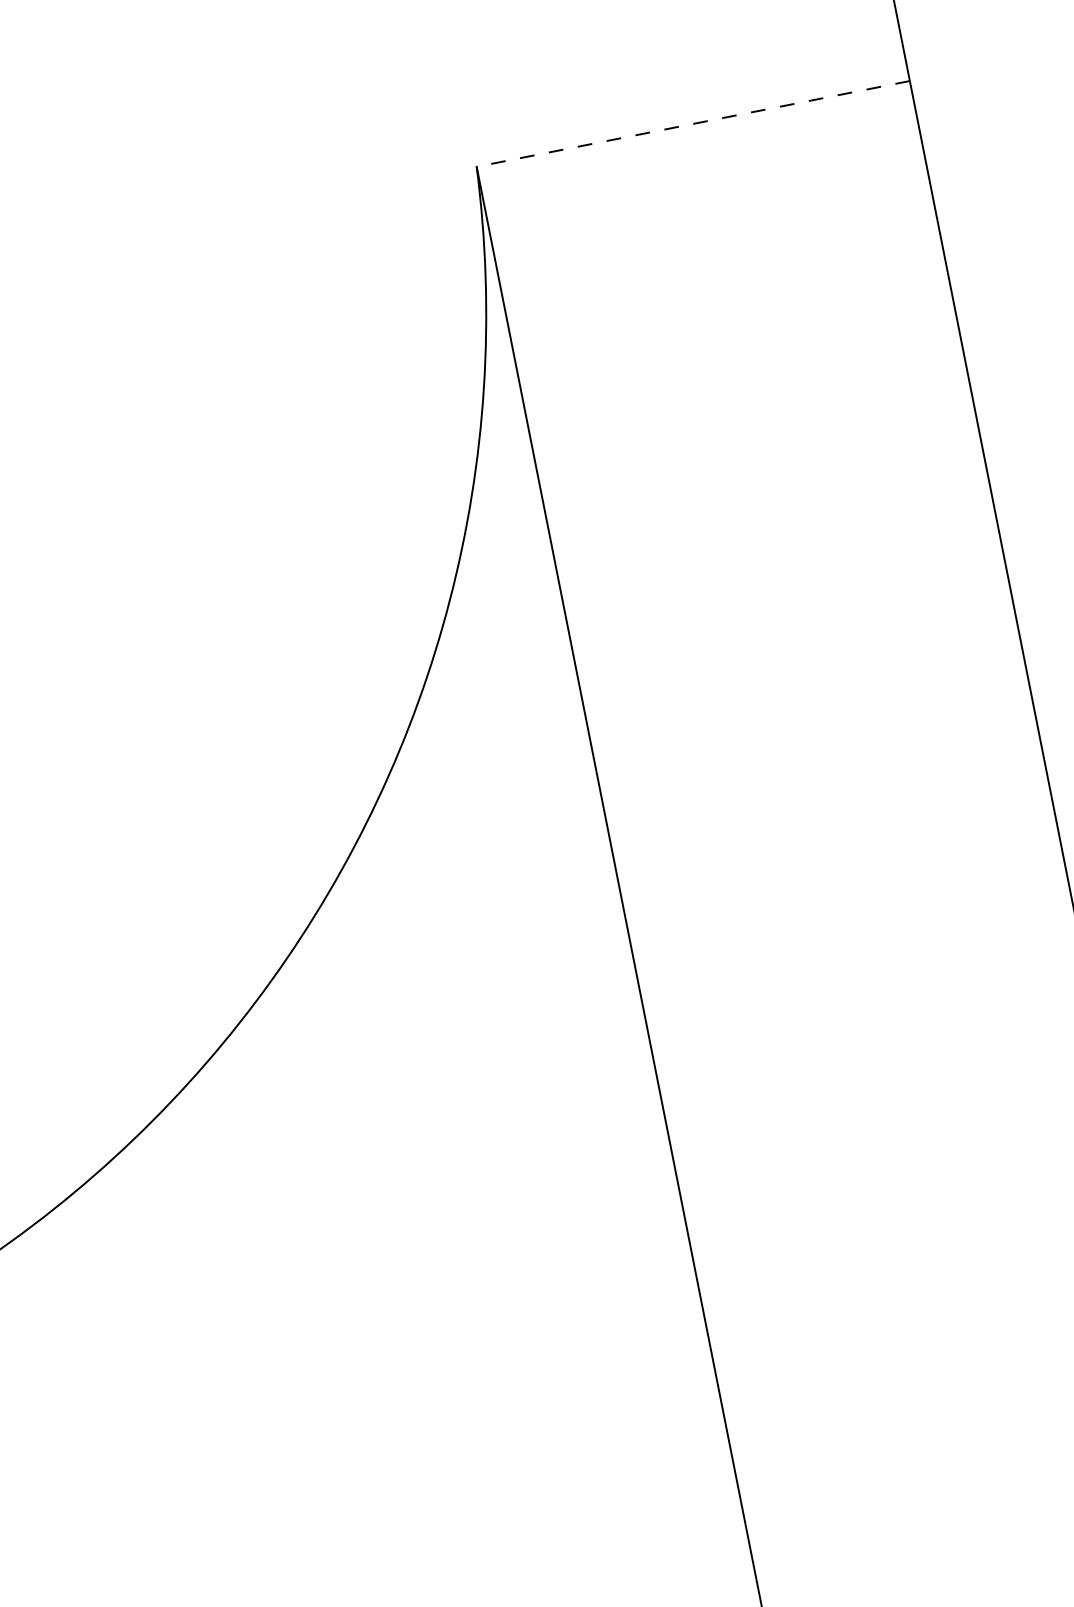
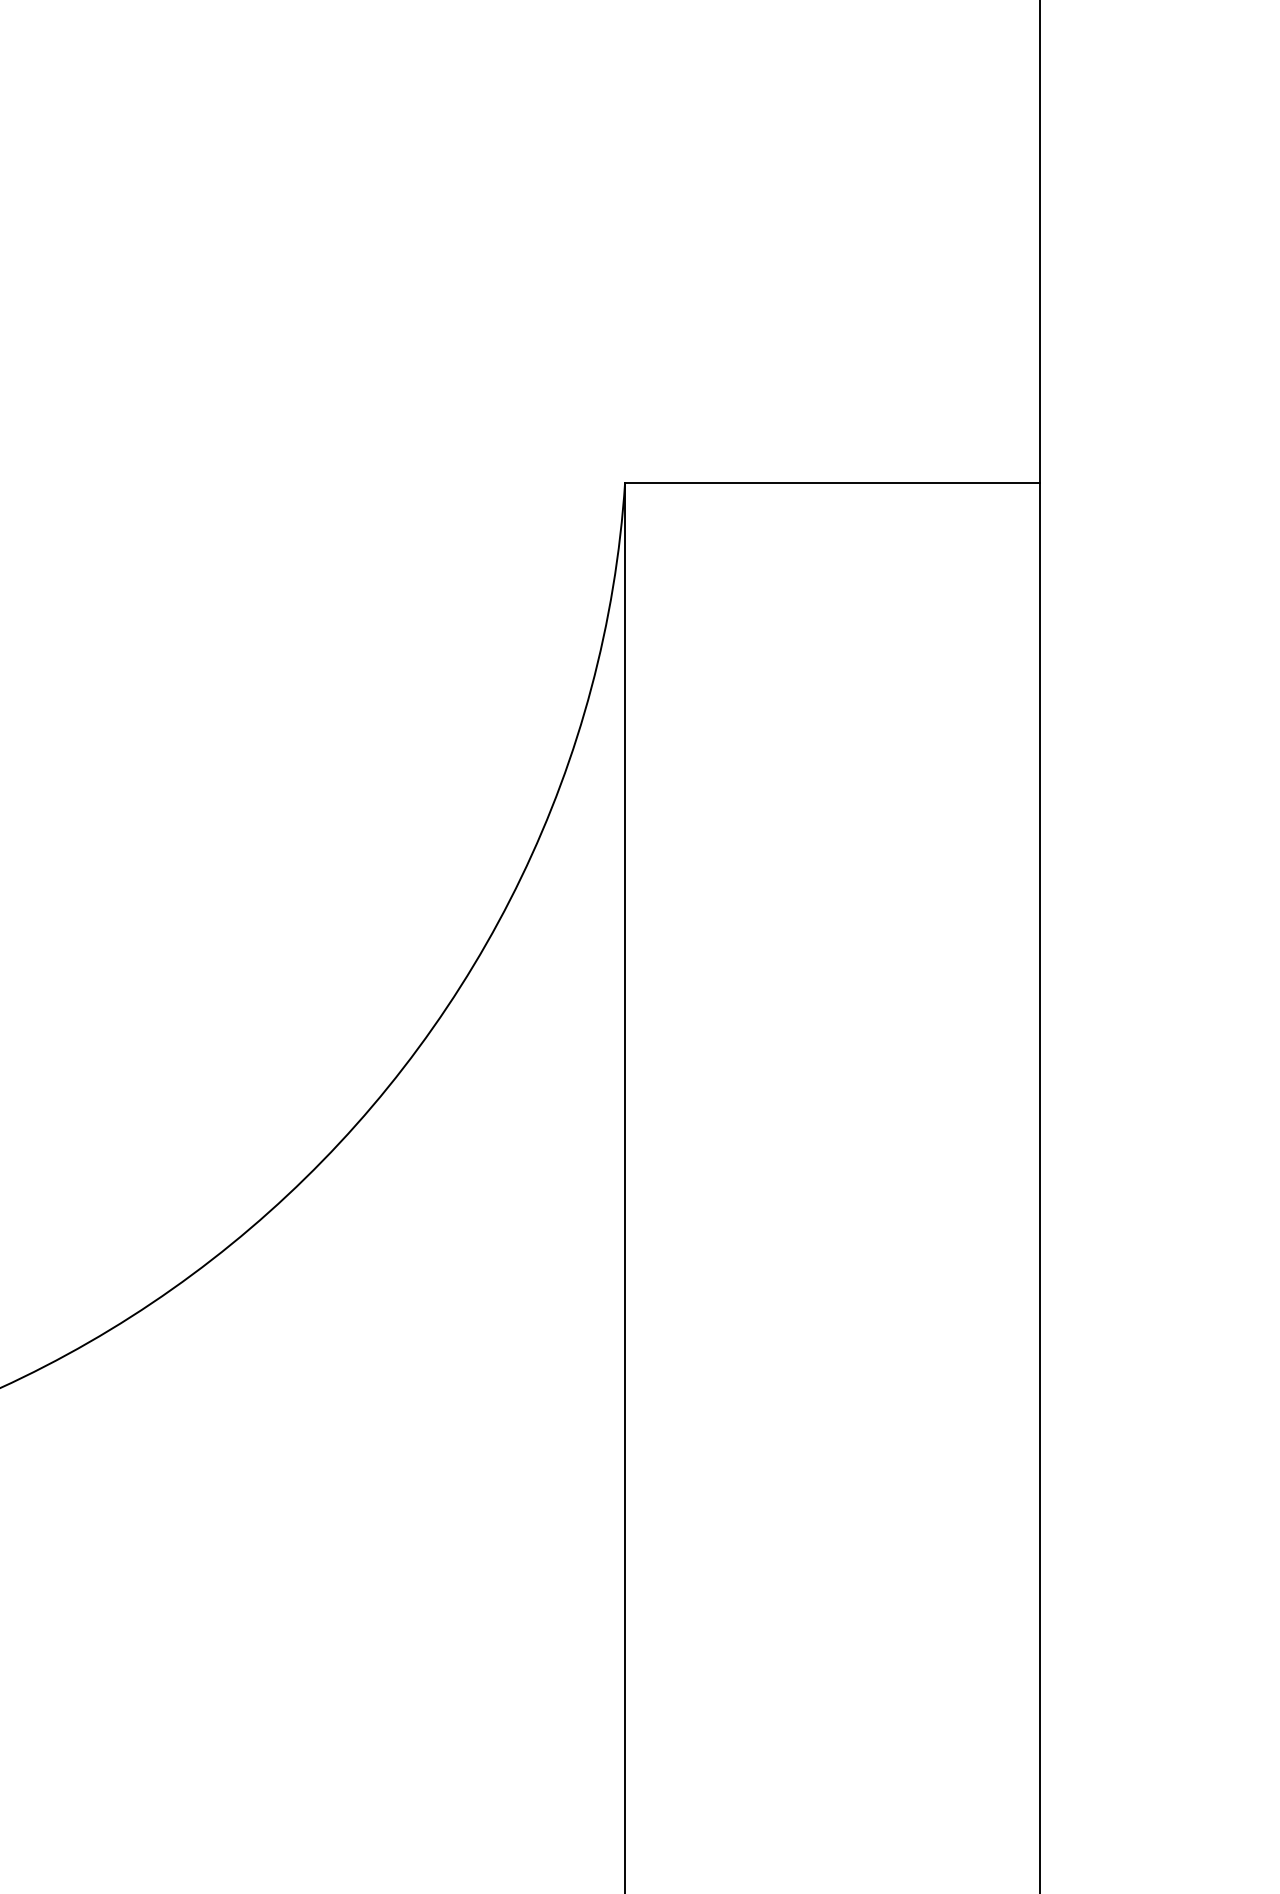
line: (692, 123) -> (831, 482), dashed -> solid

